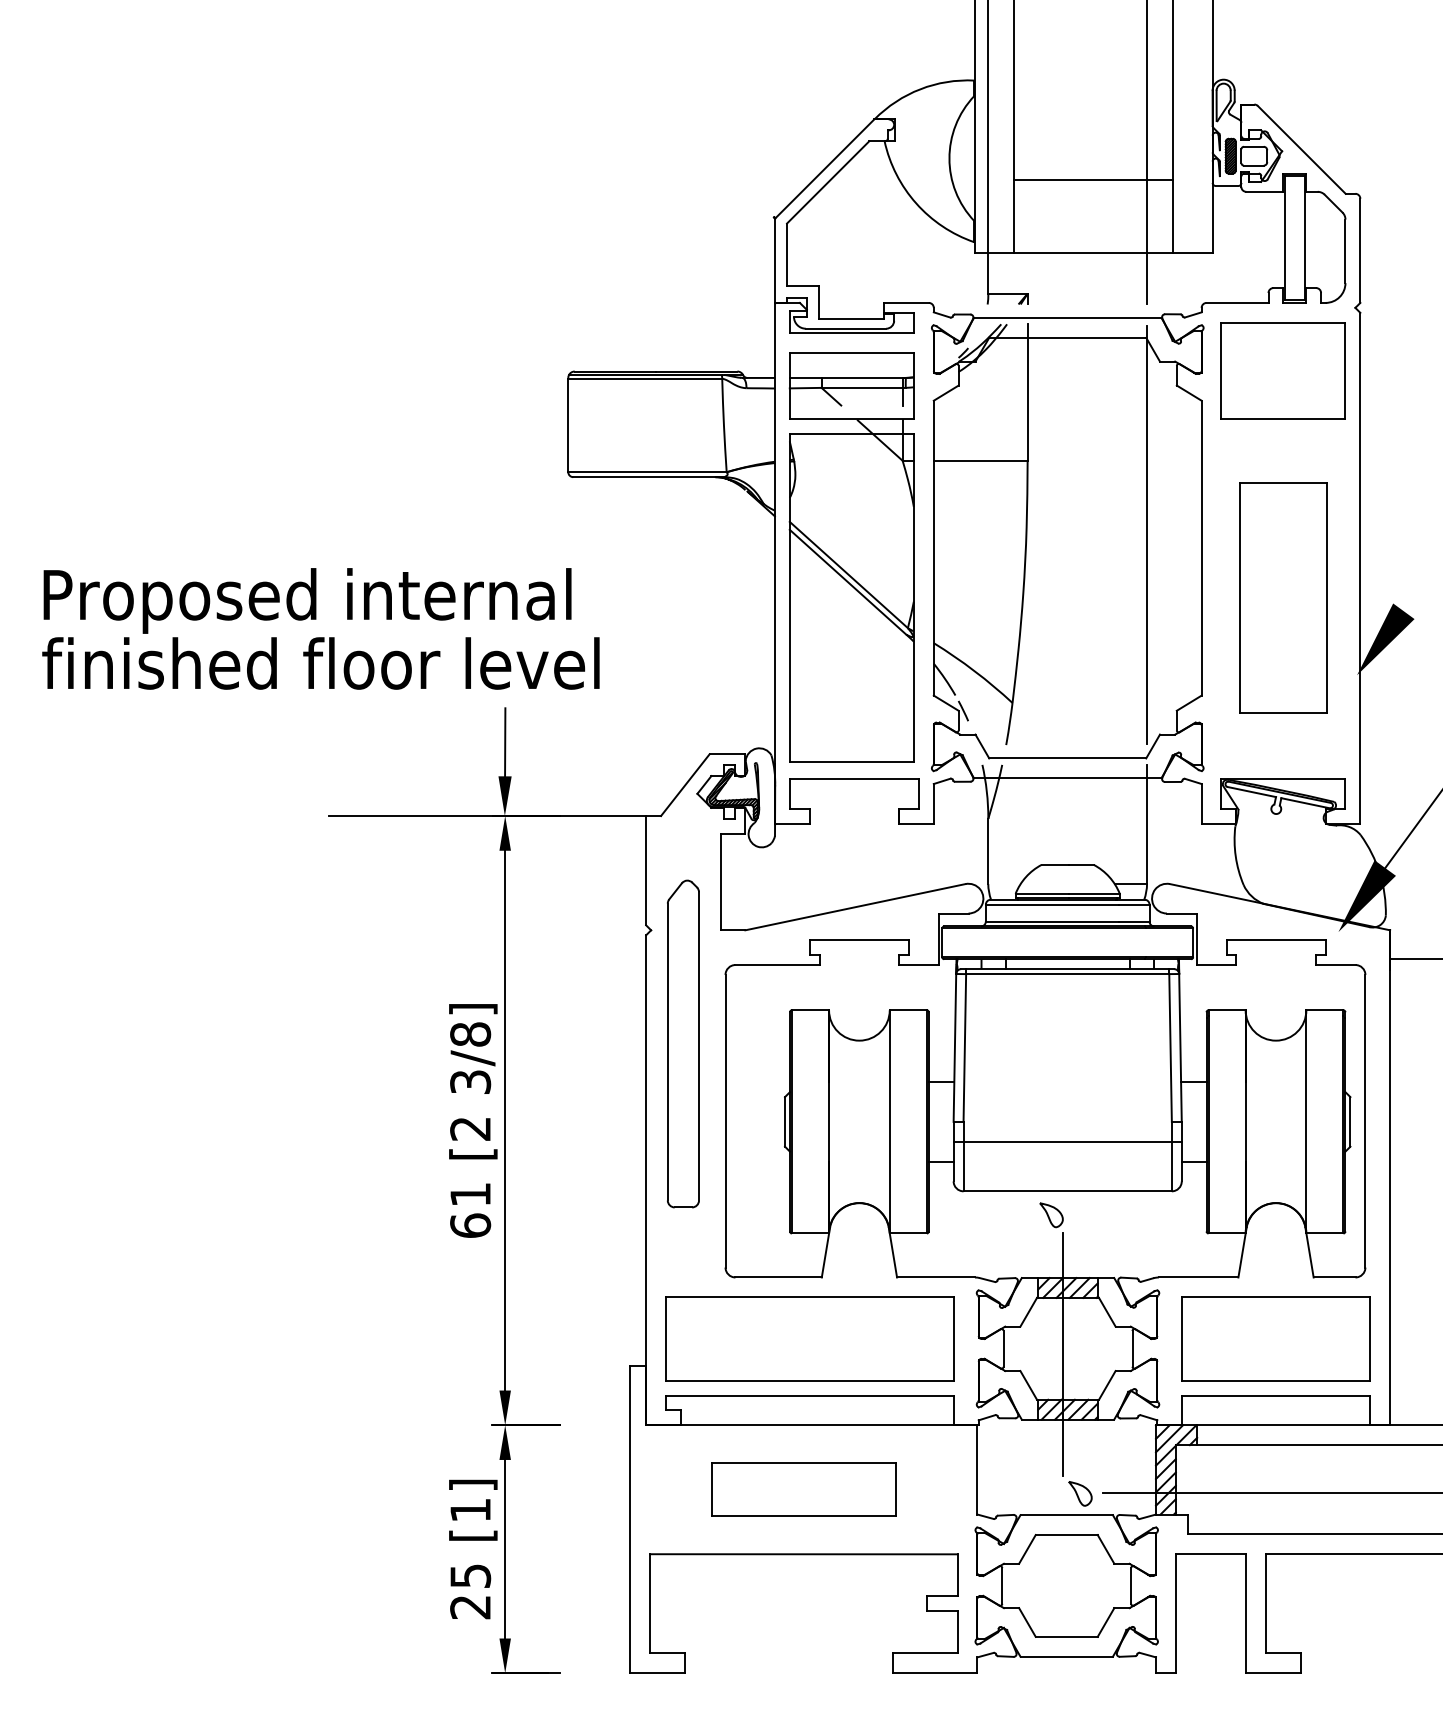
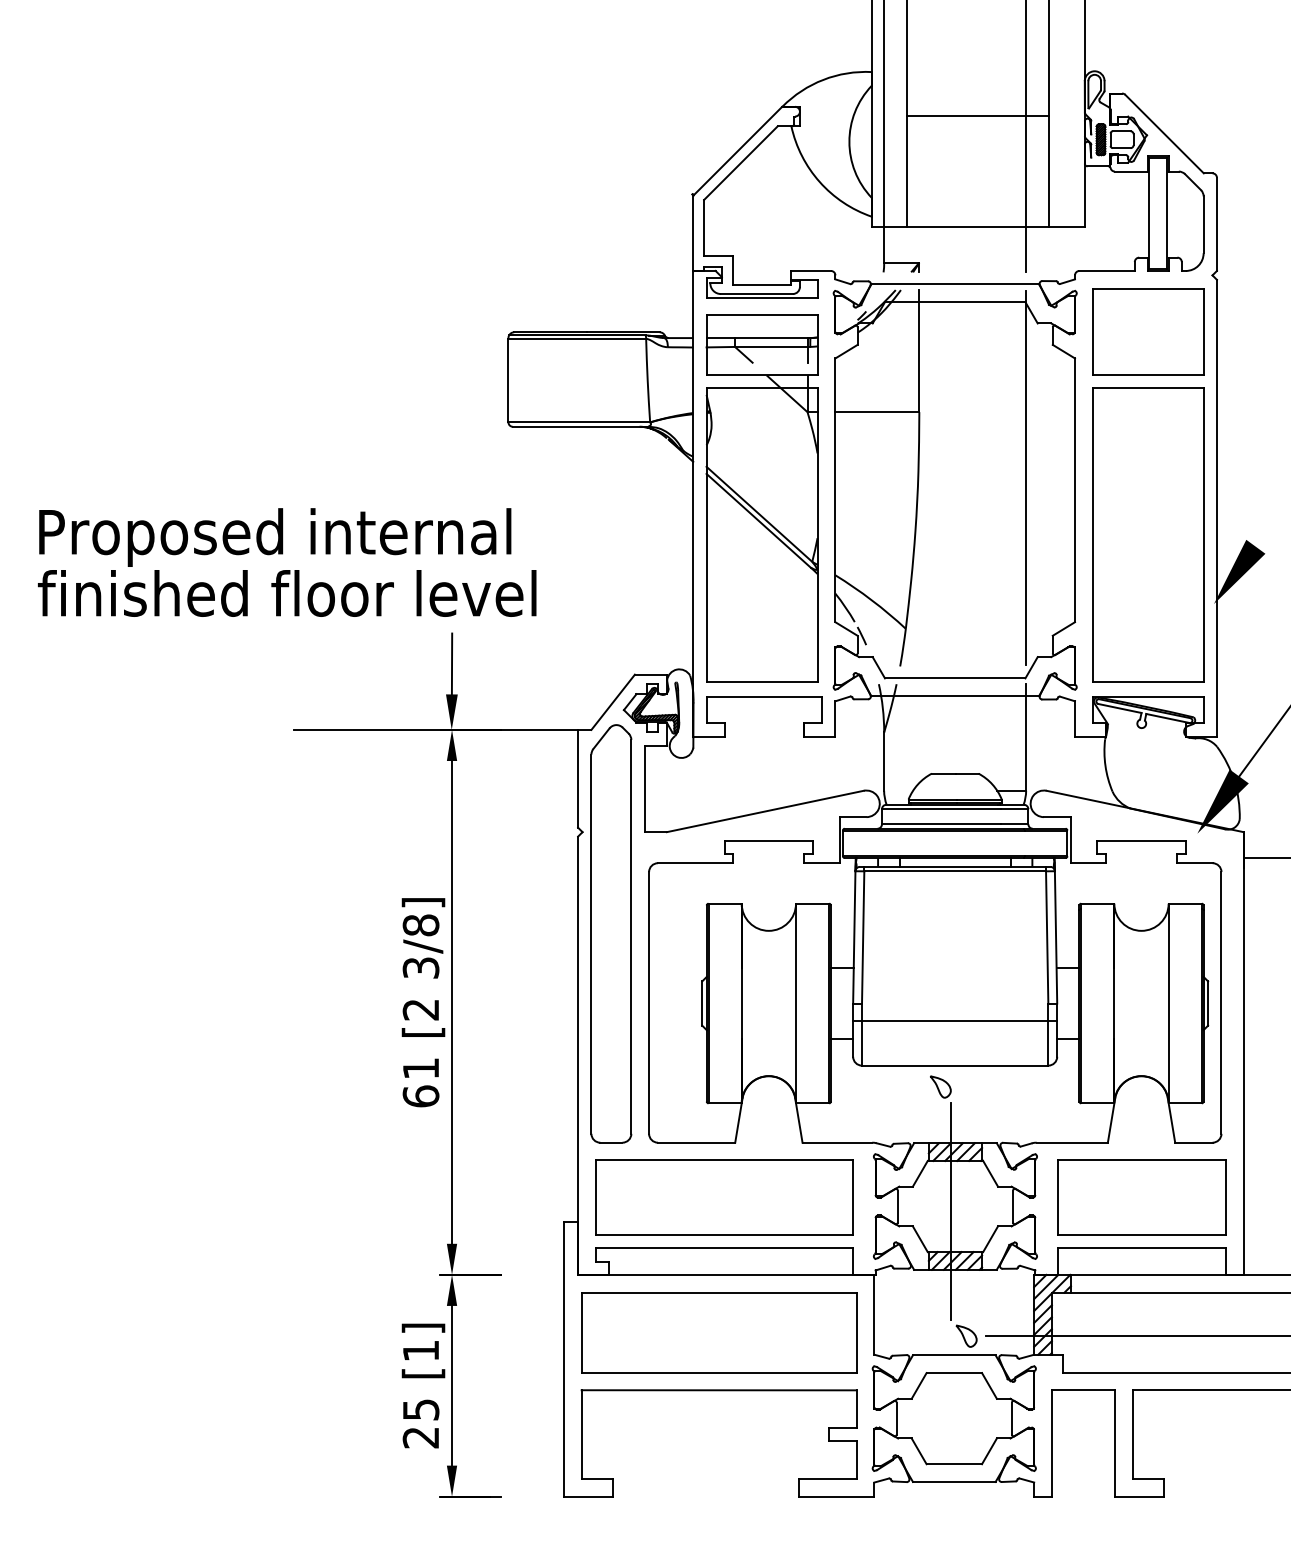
line: (1093, 180) -> (978, 115), moved
part: (1282, 597) -> (1147, 534), size x1.43
part: (683, 1043) -> (611, 933), size x1.43
part: (803, 1489) -> (718, 1332), size x1.67

